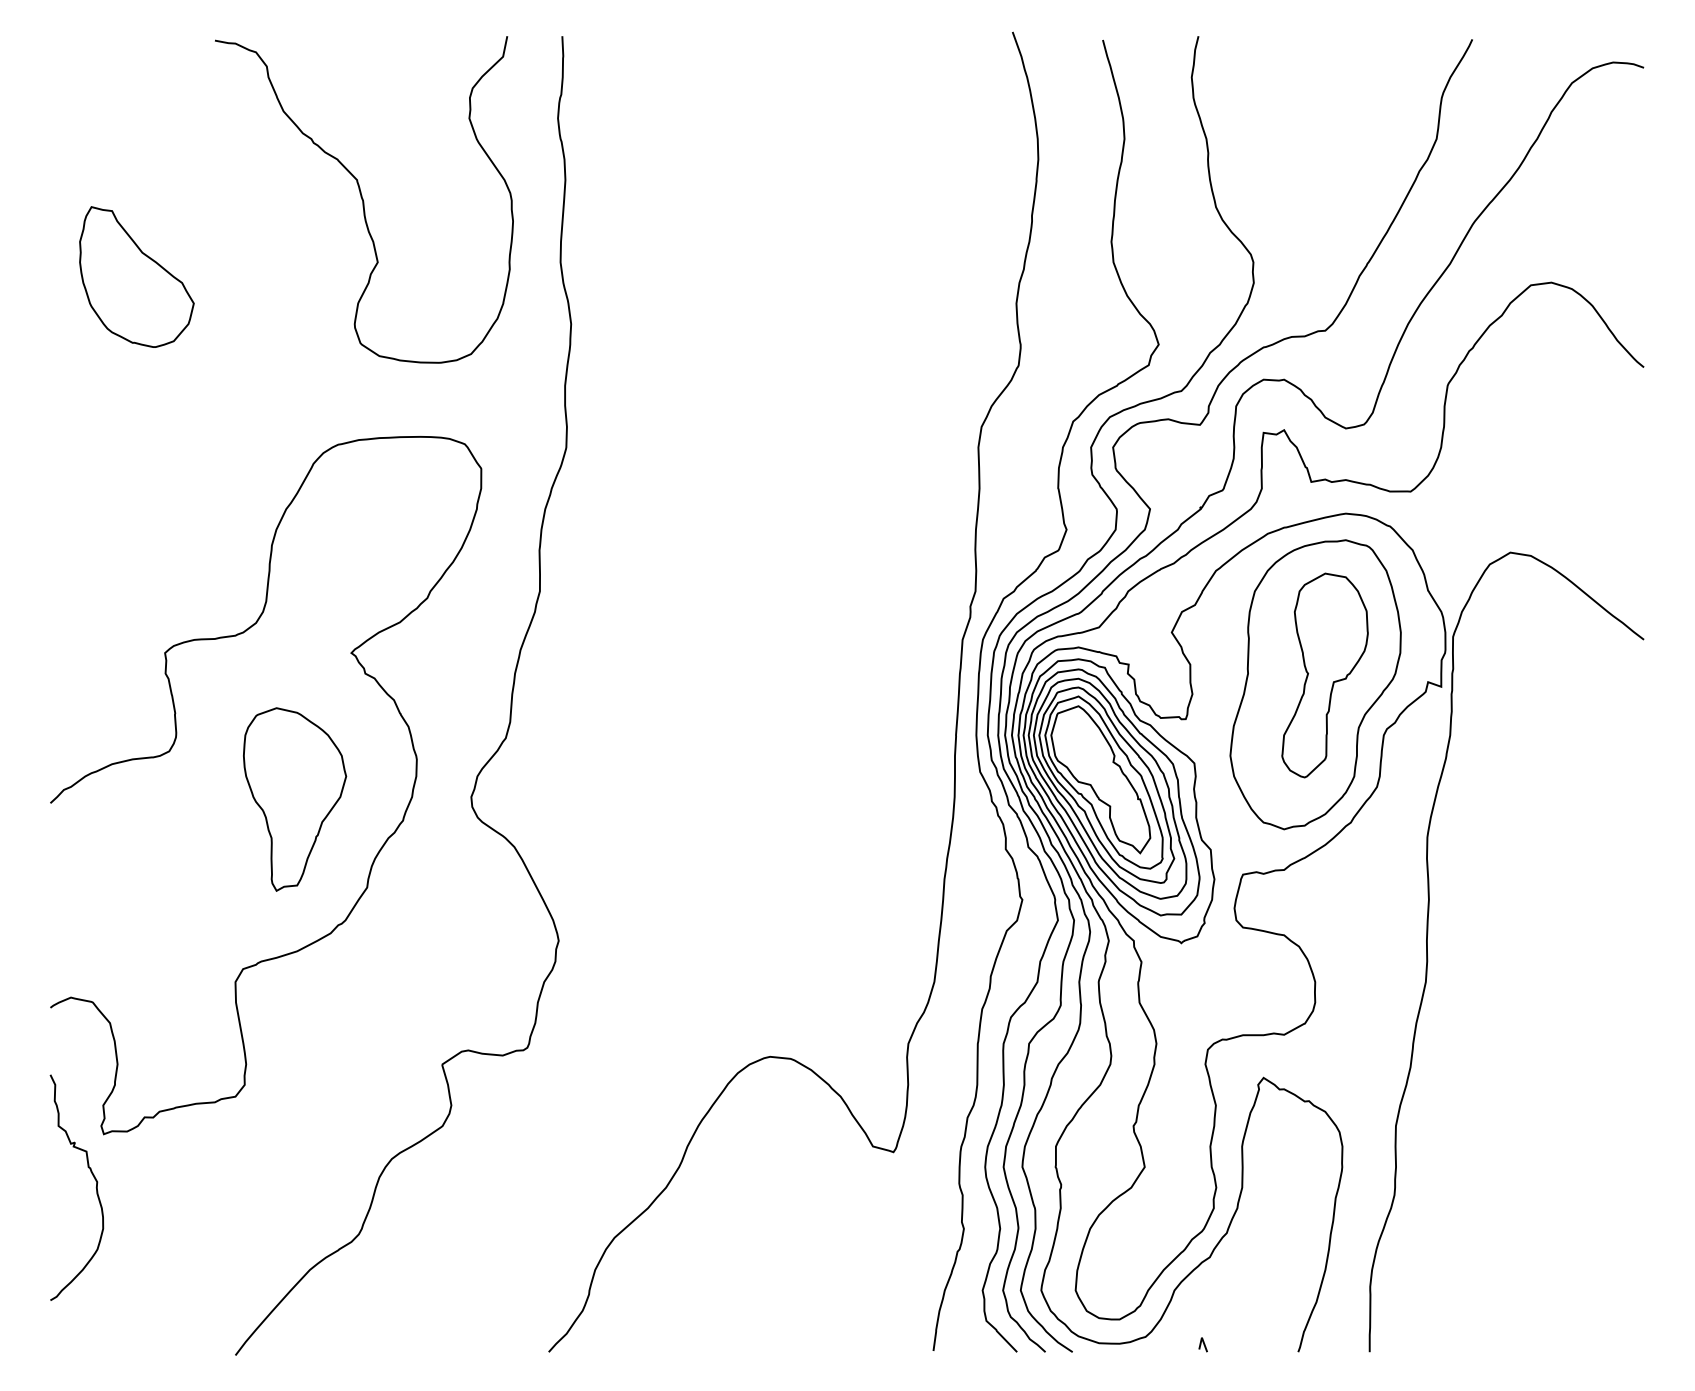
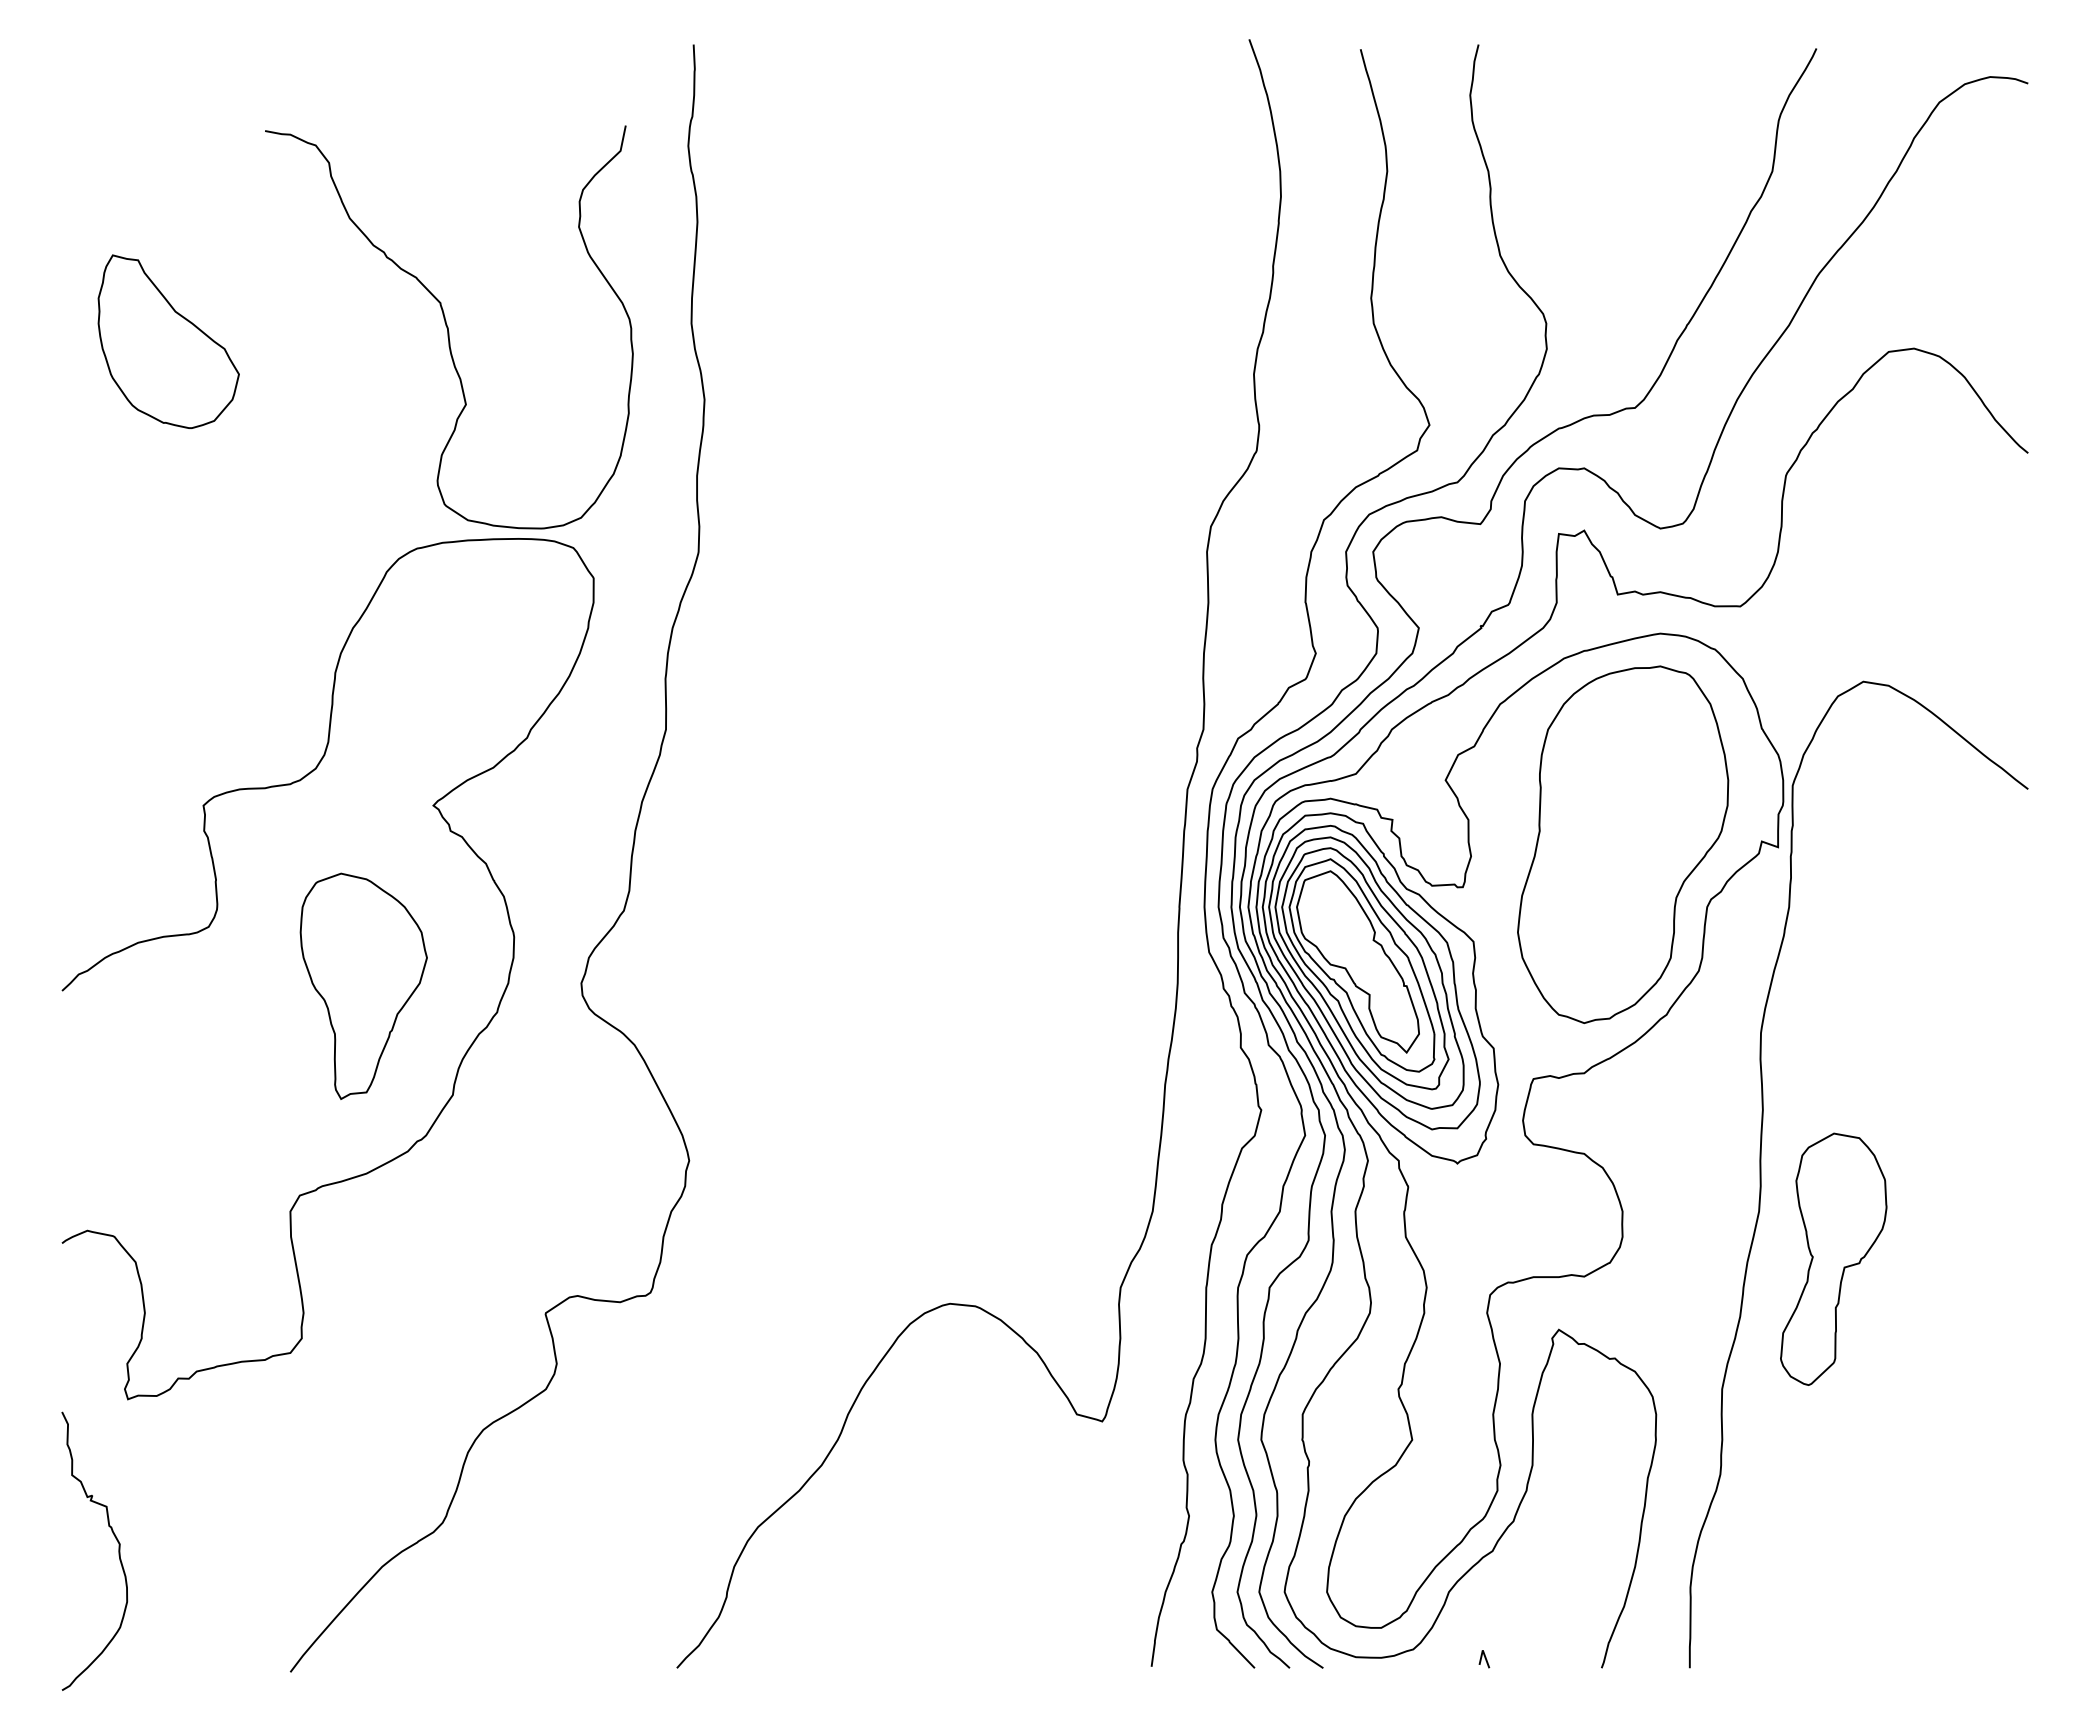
curve: (363, 199) -> (448, 327), moved
part: (1324, 674) -> (1833, 1258), moved
curve: (96, 1187) -> (118, 1550), moved

